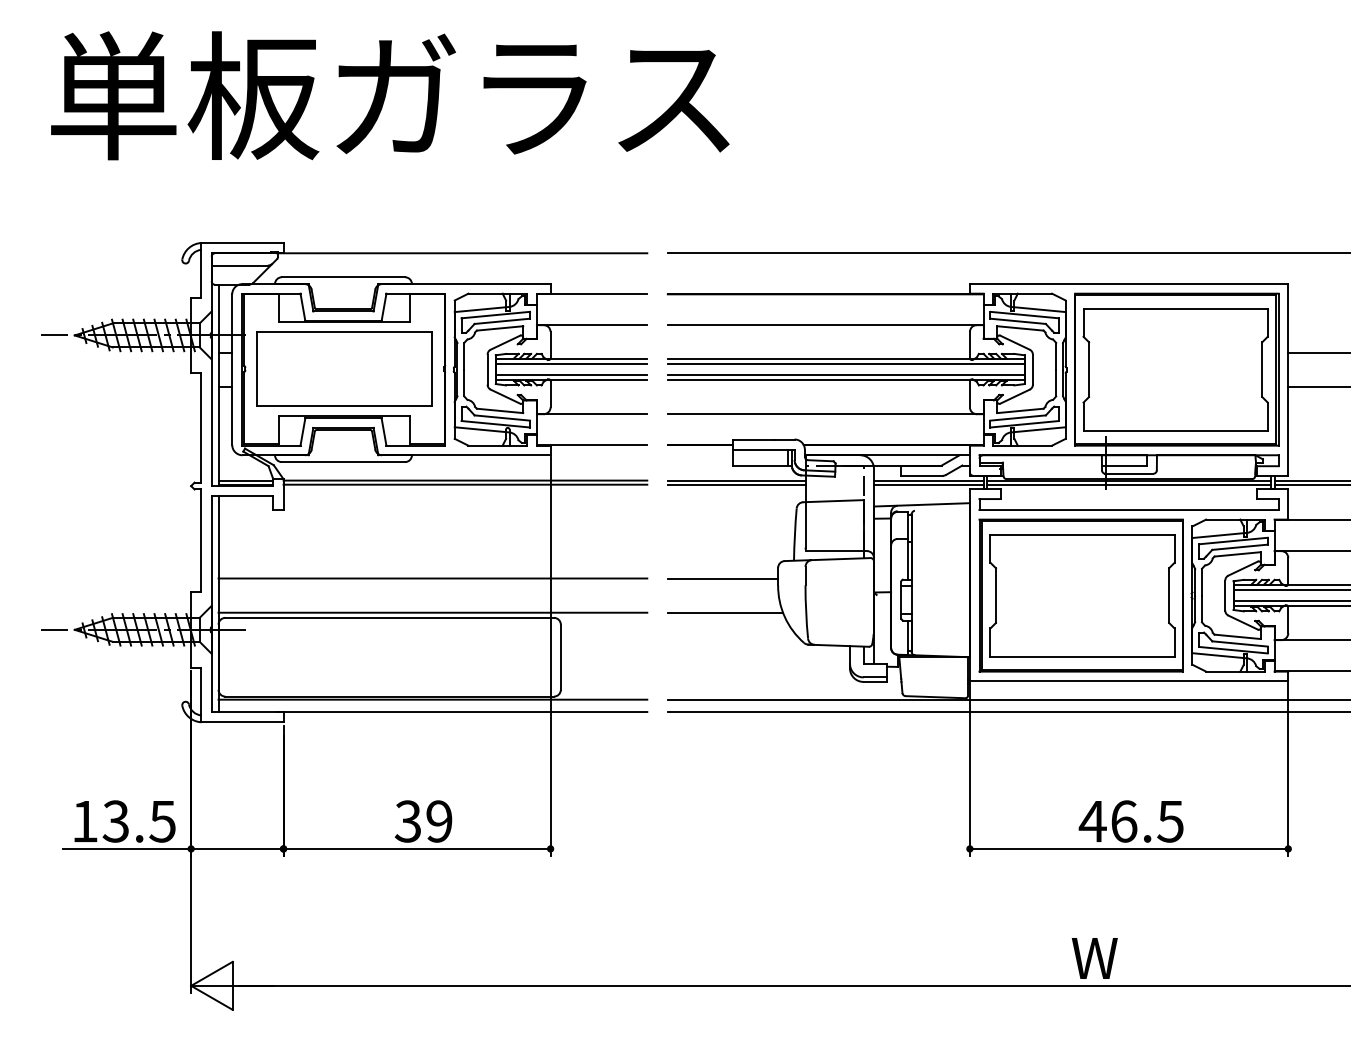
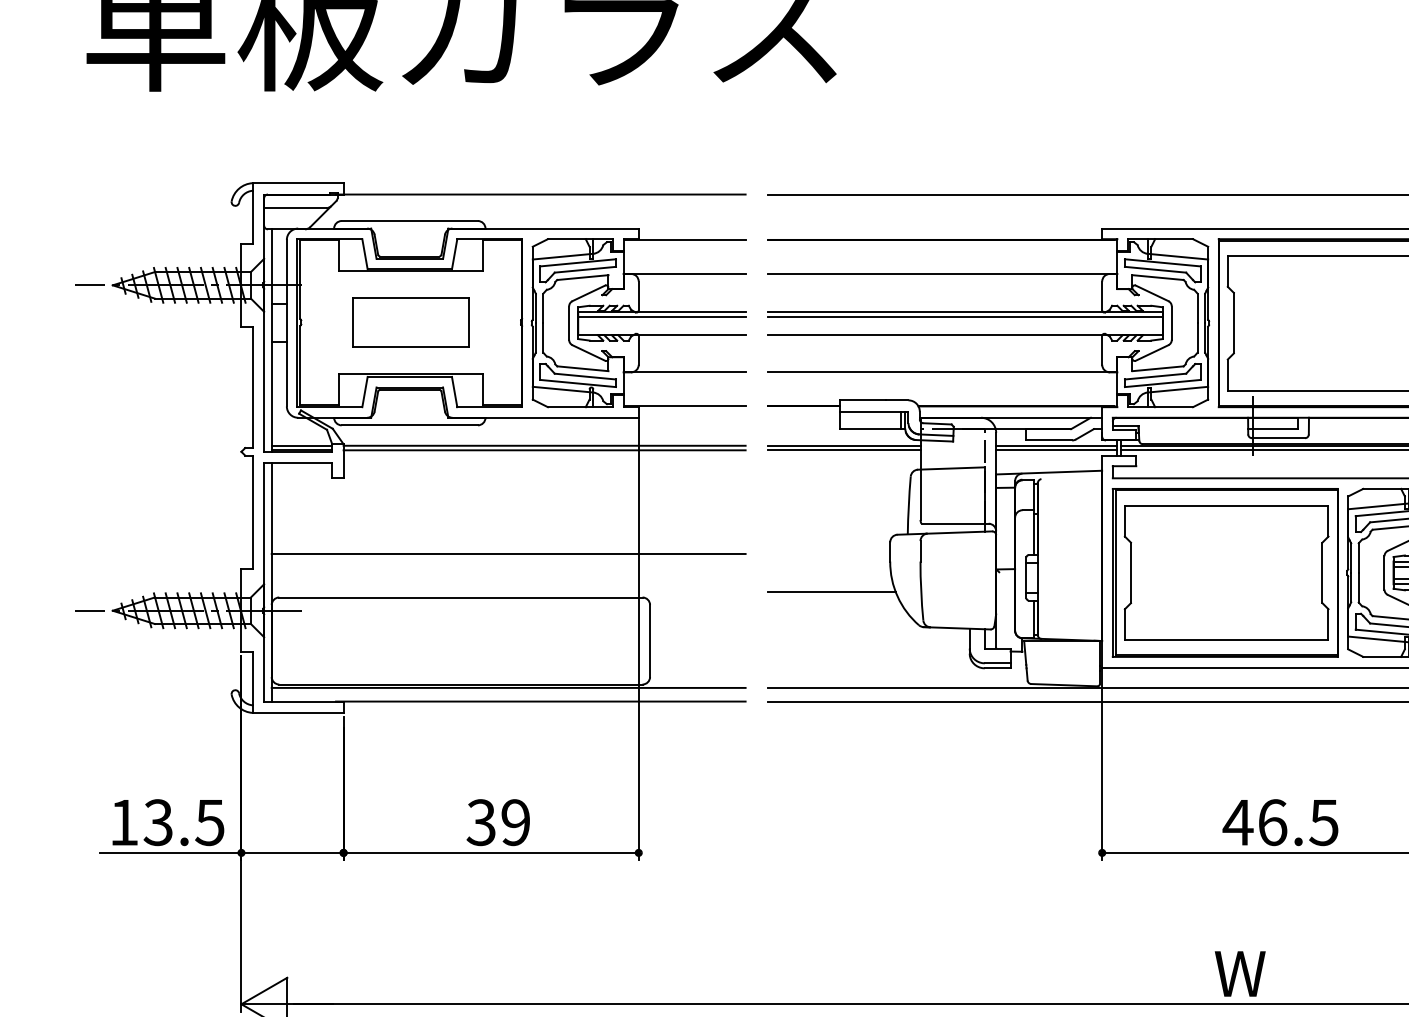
part: (344, 368) -> (410, 321), size x0.6
line: (571, 375) -> (661, 329), removed
line: (845, 375) -> (964, 329), removed
line: (722, 578) -> (828, 553), removed
line: (432, 612) -> (508, 591), removed

